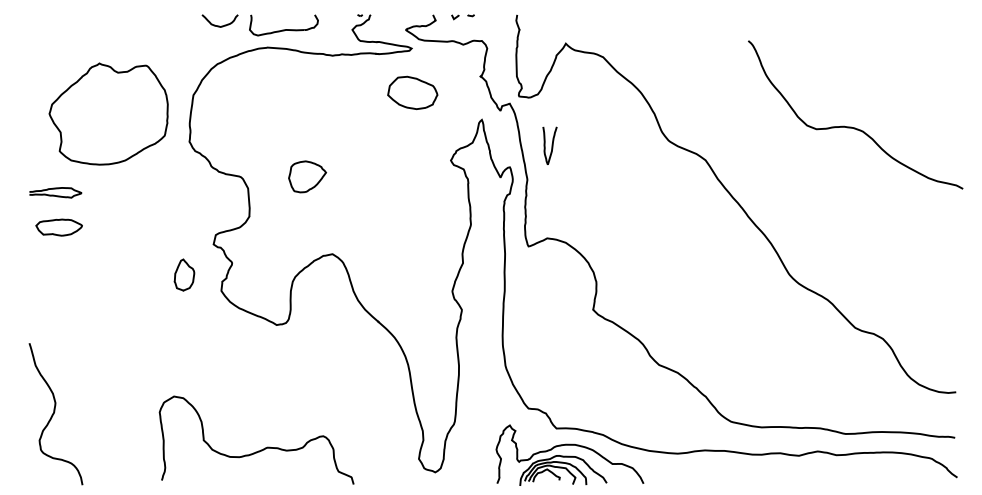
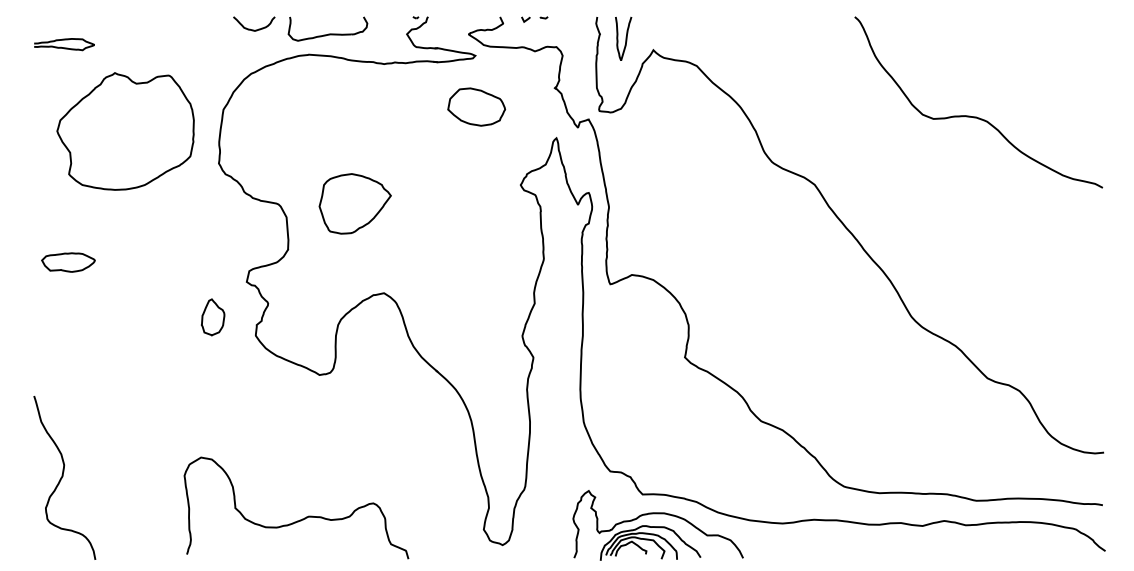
curve: (851, 126) -> (973, 115), moved
curve: (551, 145) -> (625, 38), moved
part: (307, 176) -> (355, 203), size x1.67
curve: (54, 194) -> (63, 46), moved

